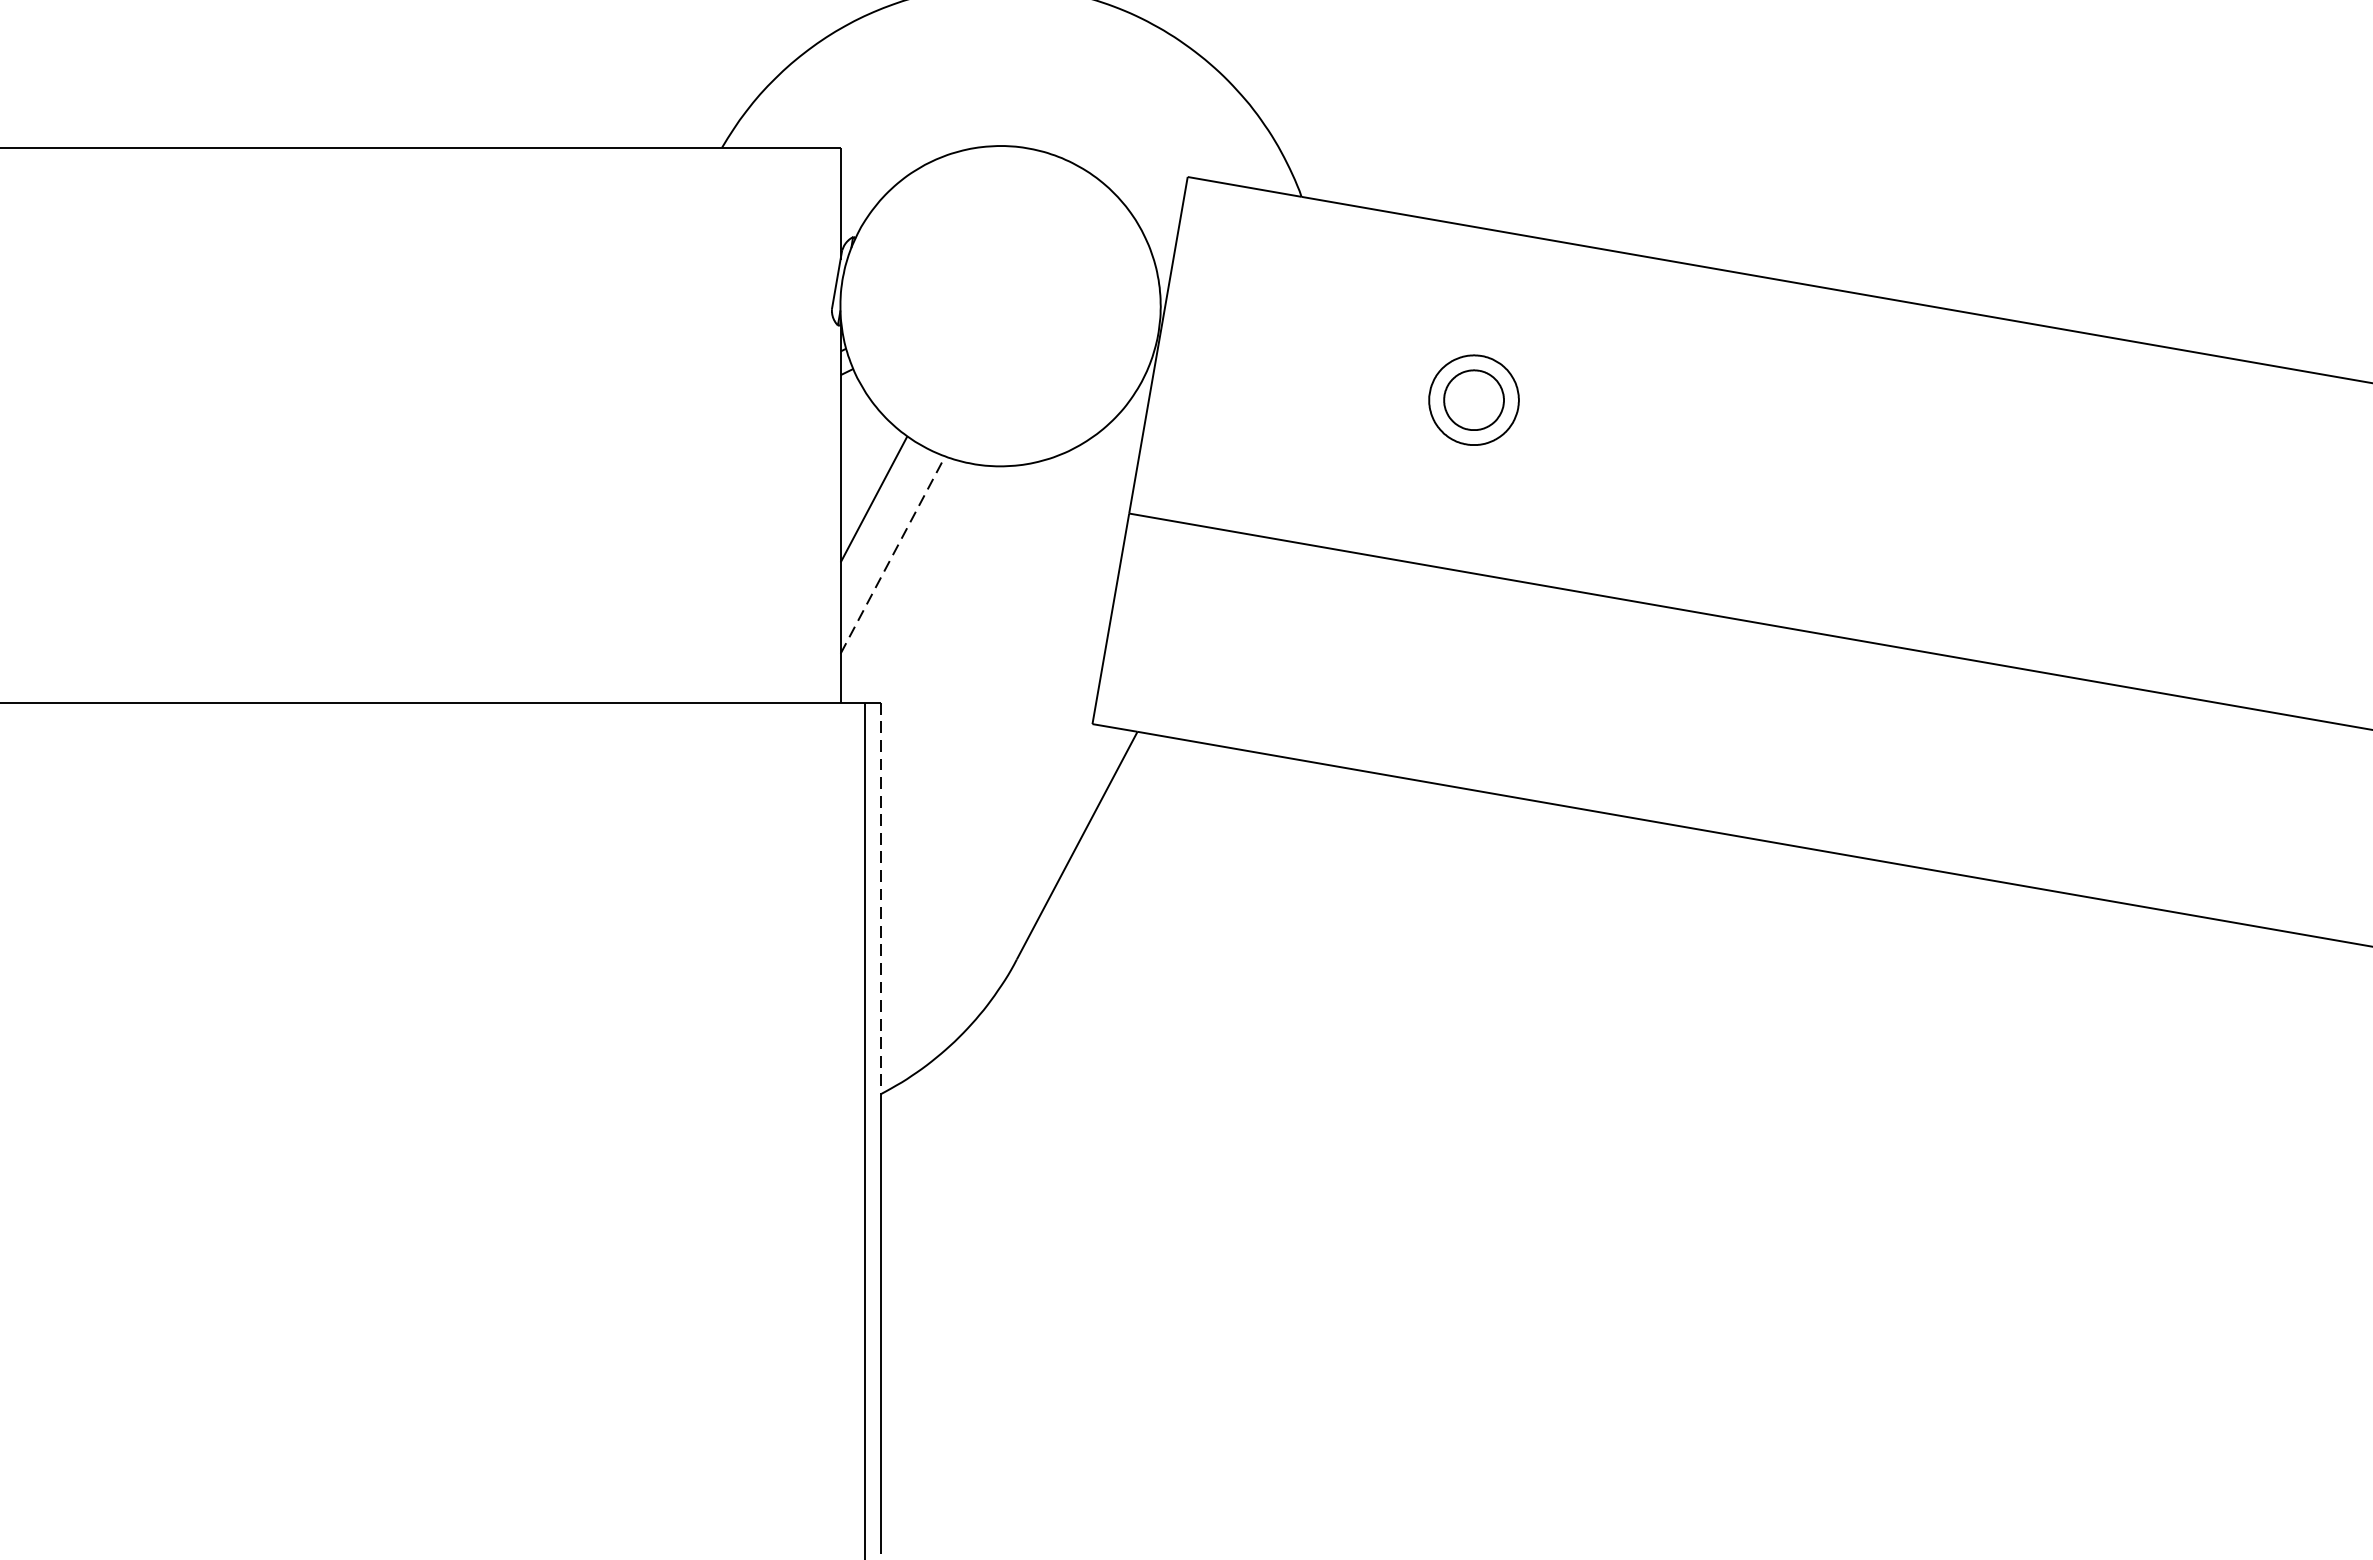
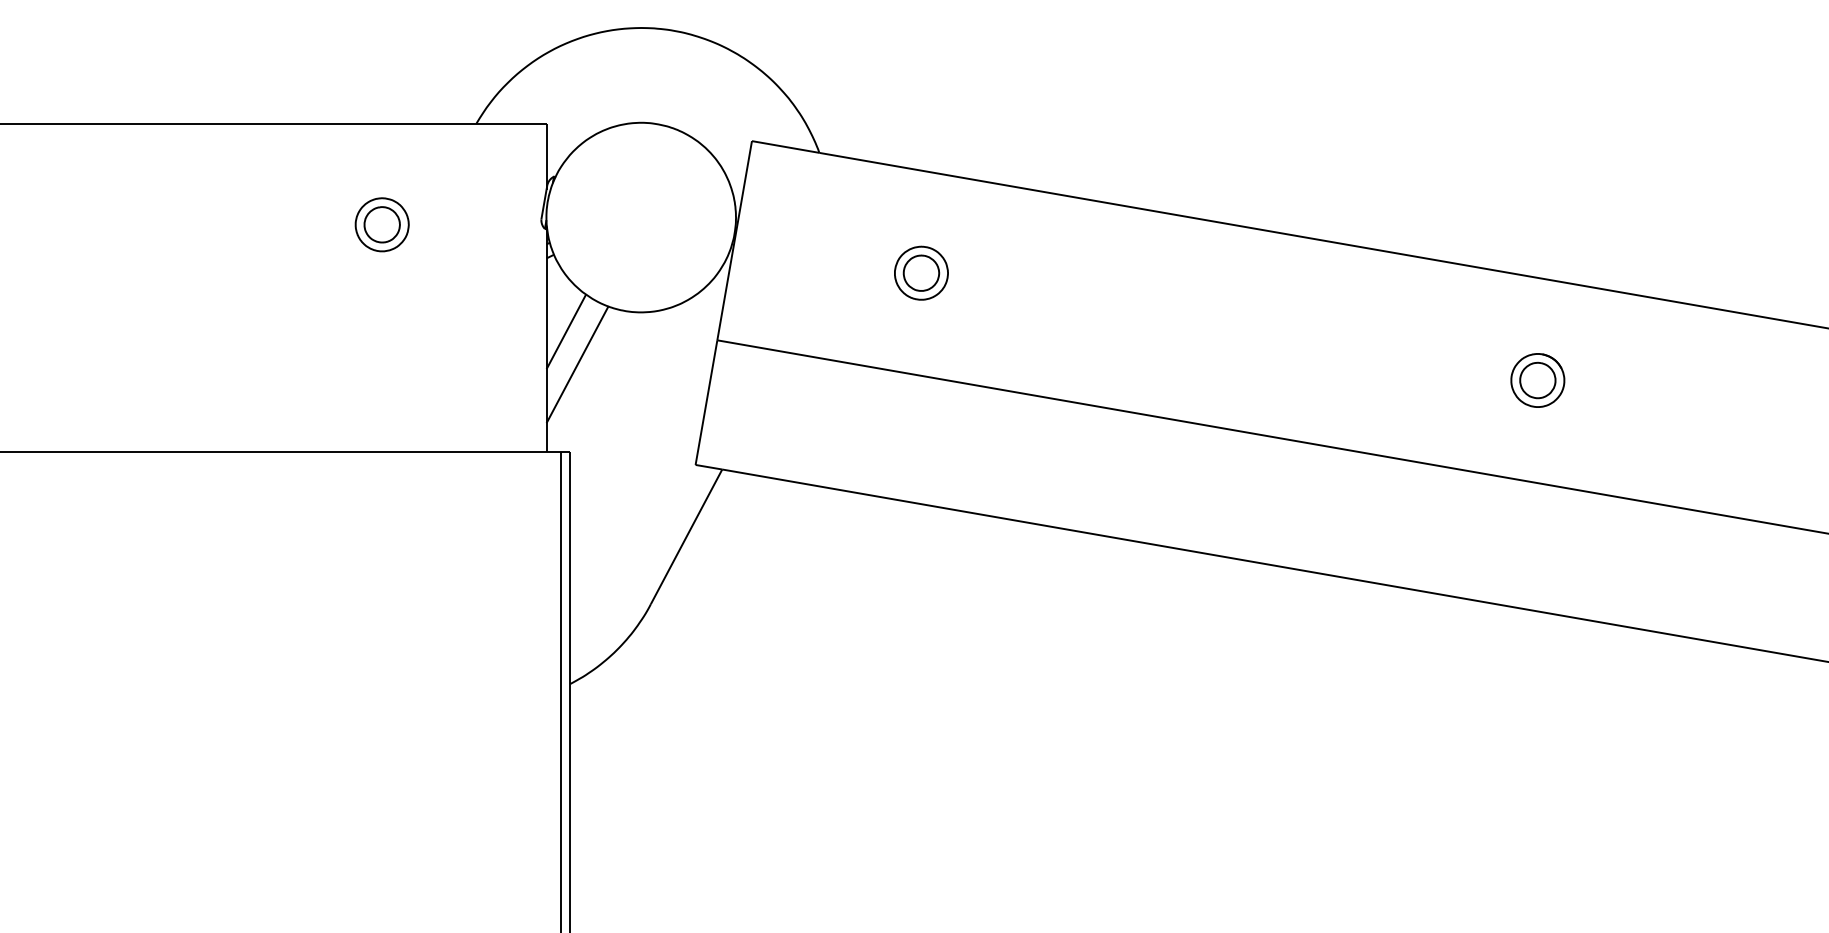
part: (561, 317) -> (381, 224), added
line: (892, 554) -> (577, 364), dashed -> solid
line: (881, 899) -> (570, 568), dashed -> solid

